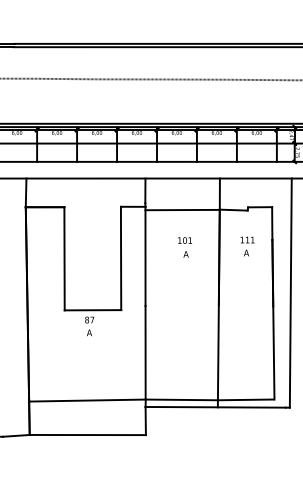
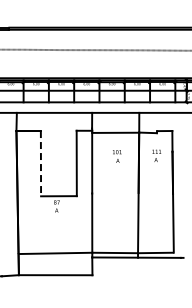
line: (63, 258) -> (40, 163), solid -> dashed
line: (289, 291) -> (183, 184), removed

